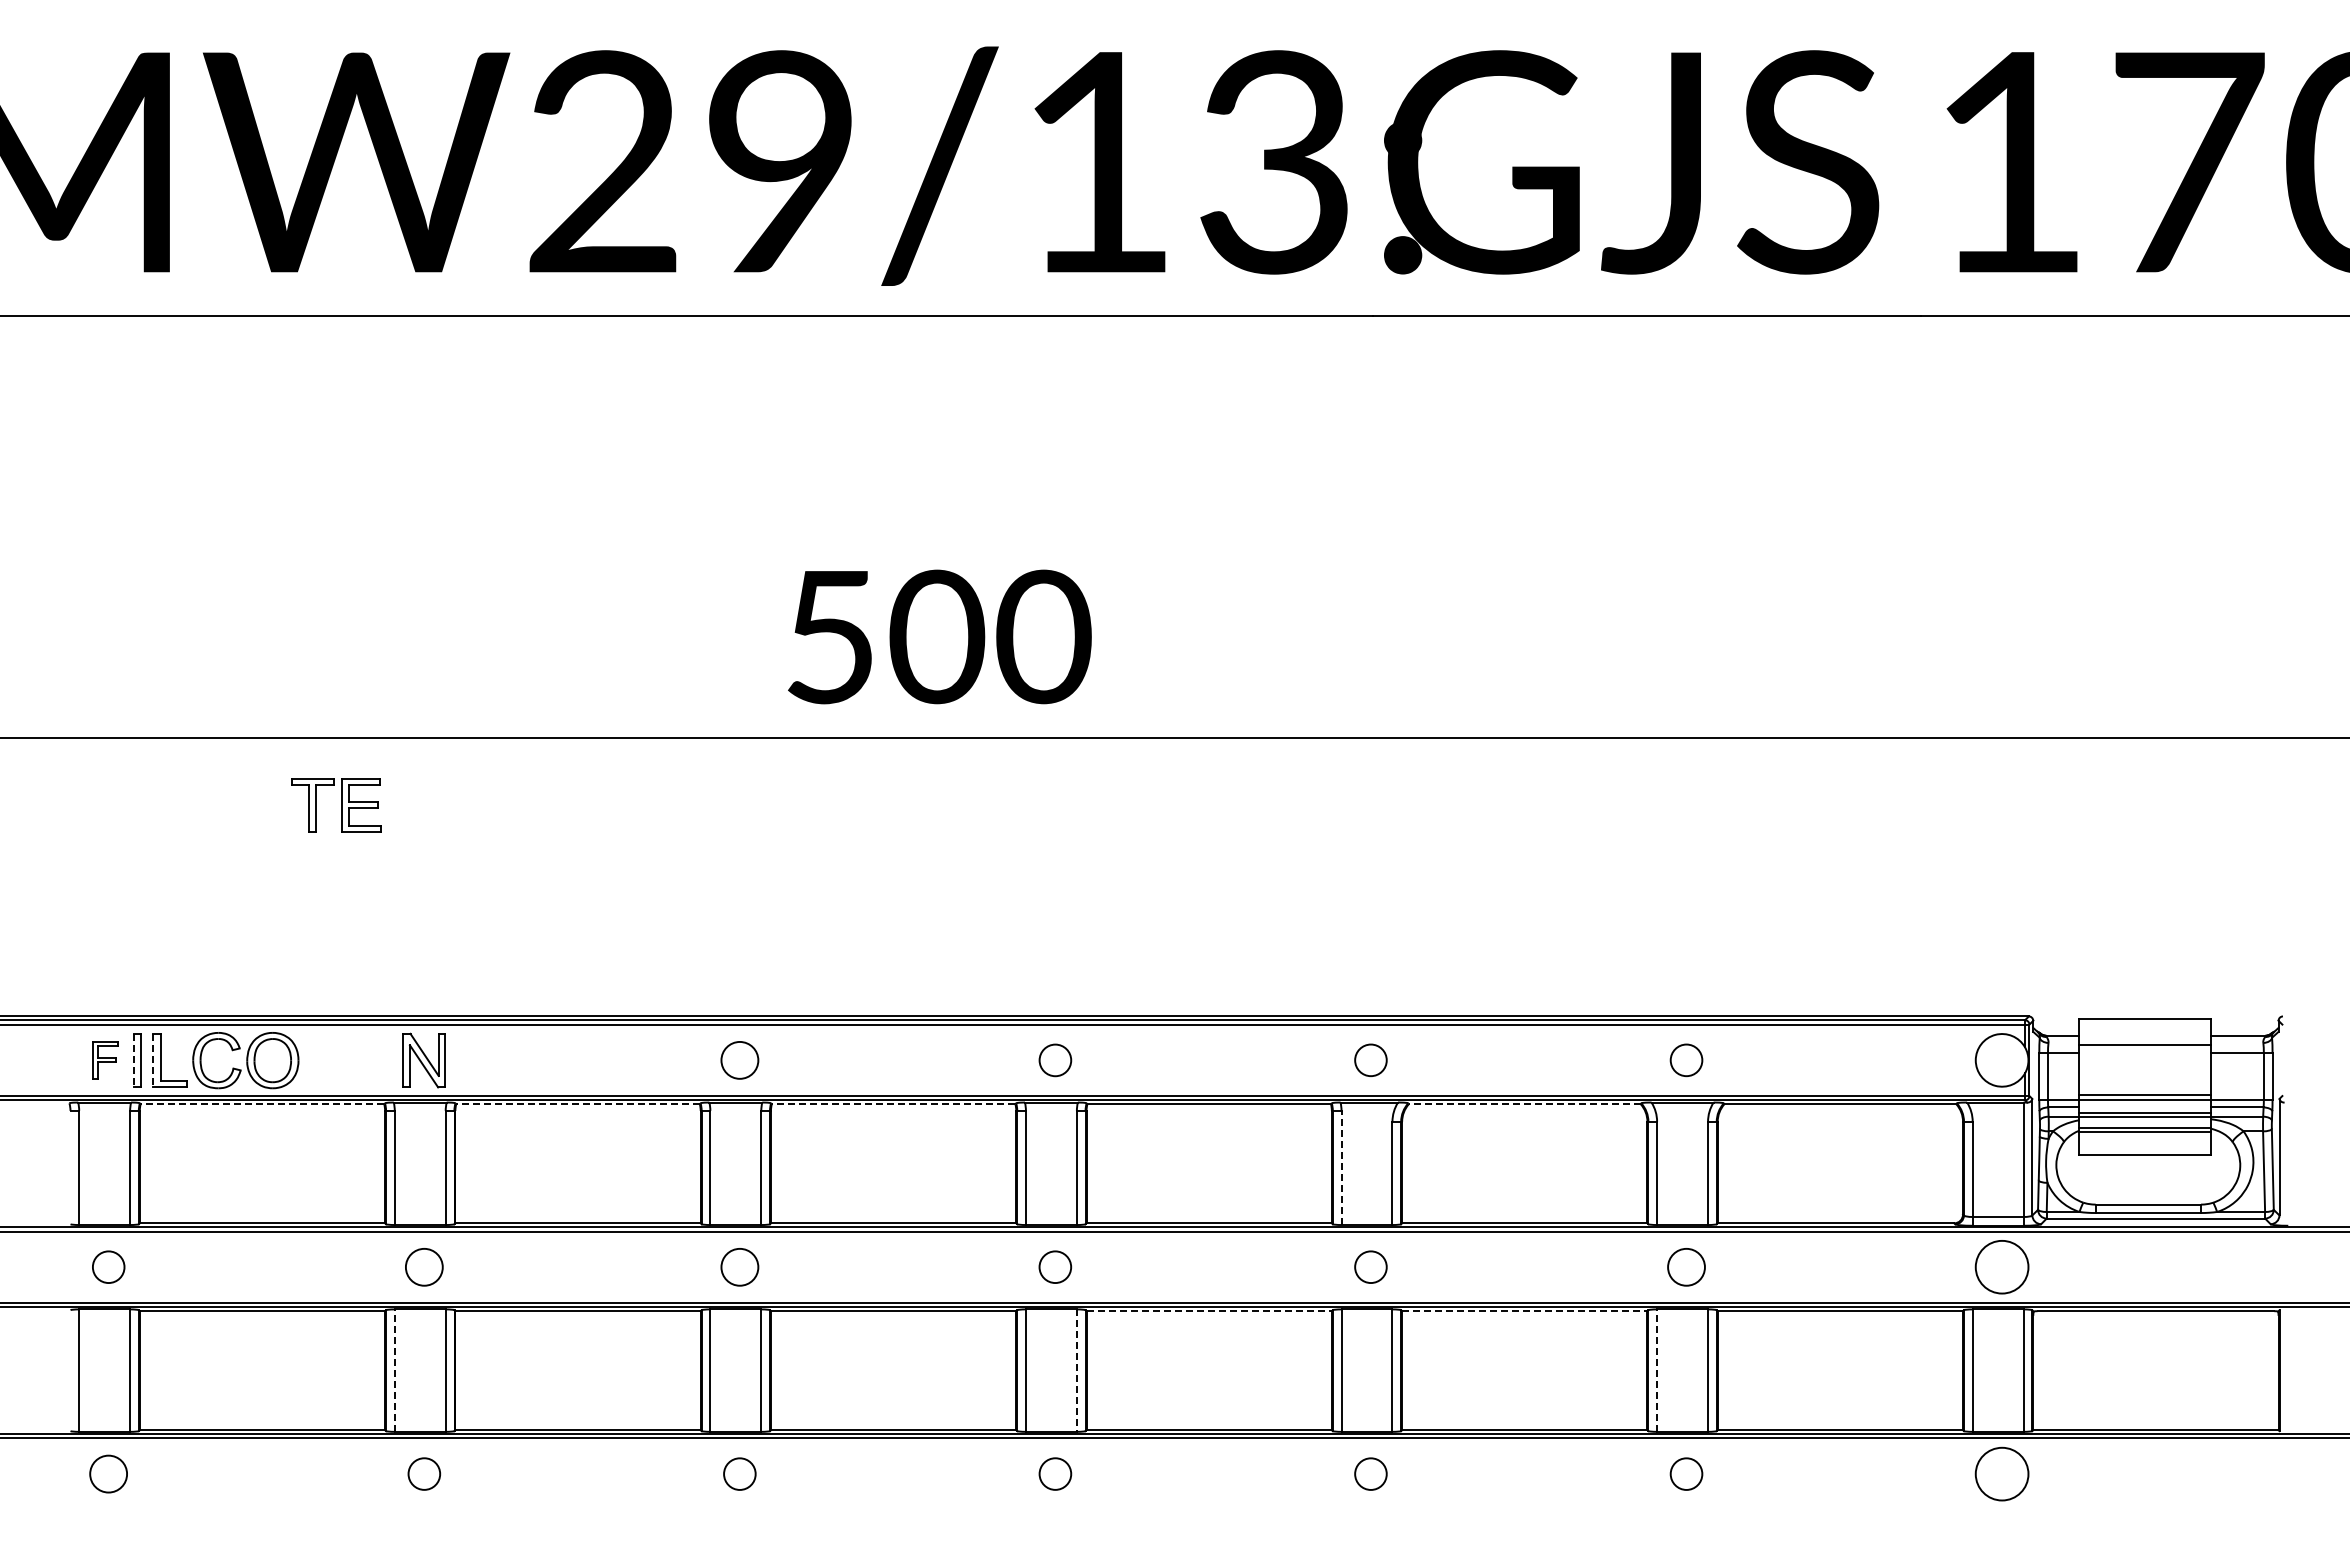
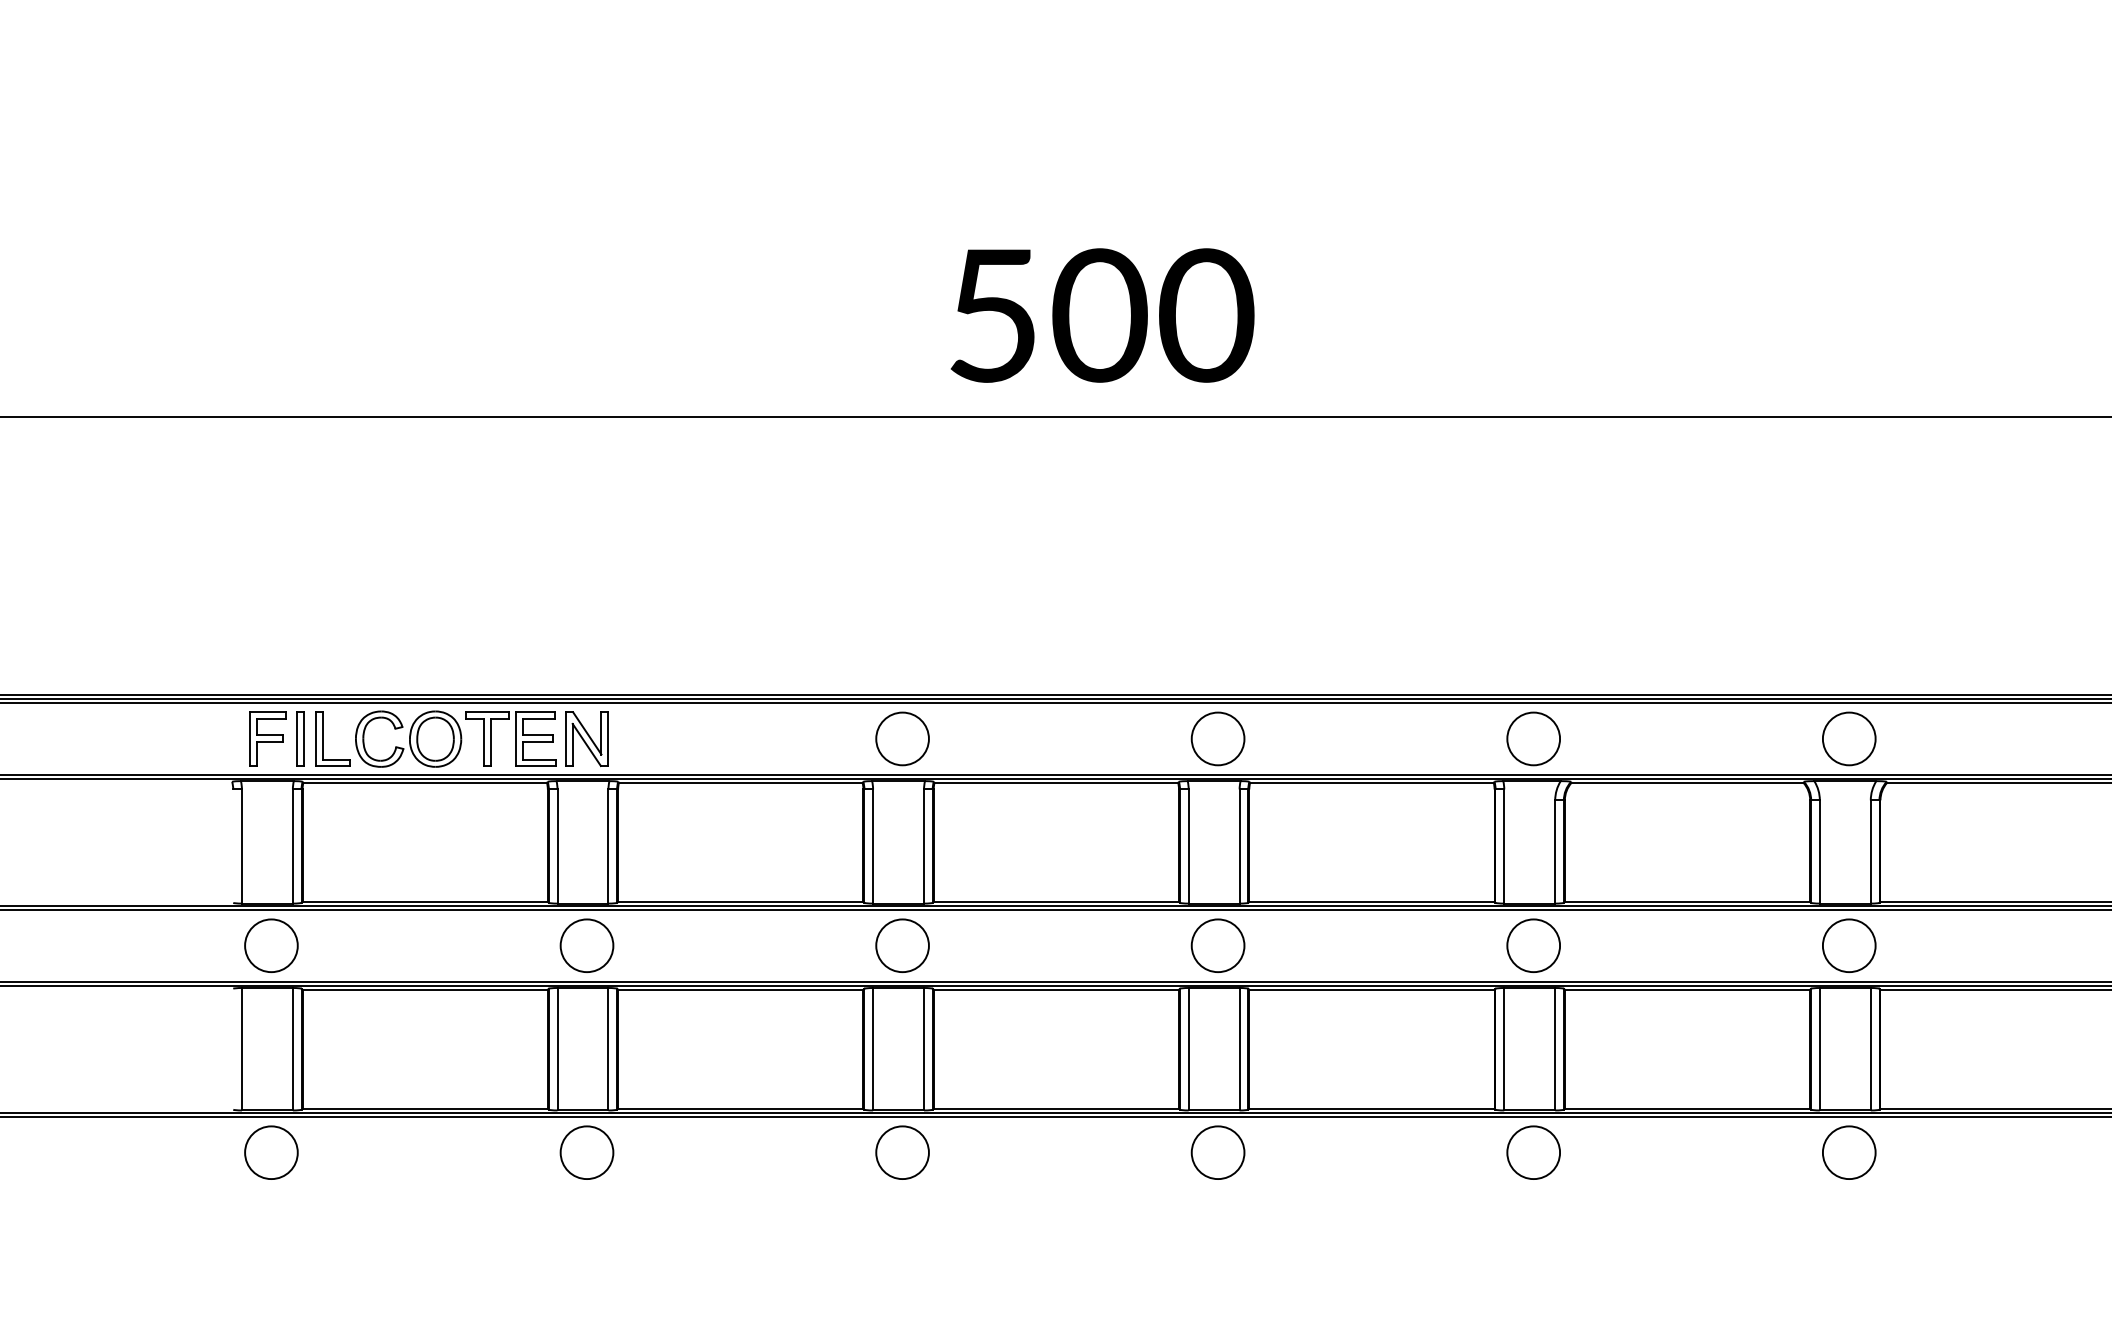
part: (336, 805) -> (511, 739), moved
part: (105, 1060) -> (268, 739), size x1.43
line: (134, 1060) -> (297, 739), dashed -> solid
line: (153, 1060) -> (316, 739), dashed -> solid
circle: (739, 1060) -> (902, 739), size x1.43
circle: (1055, 1060) -> (1218, 739), size x1.67
circle: (1370, 1060) -> (1533, 739), size x1.67
circle: (1686, 1060) -> (1849, 739), size x1.67
line: (262, 1104) -> (425, 783), dashed -> solid
line: (578, 1104) -> (741, 783), dashed -> solid
line: (893, 1104) -> (1056, 783), dashed -> solid
line: (1524, 1104) -> (1687, 783), dashed -> solid
line: (1341, 1167) -> (1504, 846), dashed -> solid
circle: (108, 1266) -> (271, 945), size x1.67
circle: (1055, 1266) -> (1218, 945), size x1.67
circle: (1370, 1266) -> (1533, 945), size x1.67
circle: (424, 1267) -> (587, 946), size x1.43
circle: (739, 1267) -> (902, 946), size x1.43
circle: (1686, 1267) -> (1849, 946), size x1.43
line: (1209, 1311) -> (1372, 990), dashed -> solid
line: (1524, 1311) -> (1687, 990), dashed -> solid
line: (394, 1370) -> (557, 1049), dashed -> solid
line: (1657, 1370) -> (1820, 1049), dashed -> solid
line: (1076, 1371) -> (1239, 1050), dashed -> solid
circle: (108, 1473) -> (271, 1152), size x1.43
circle: (424, 1473) -> (587, 1152), size x1.67
circle: (739, 1473) -> (902, 1152), size x1.67
circle: (1055, 1473) -> (1218, 1152), size x1.67
circle: (1370, 1473) -> (1533, 1152), size x1.67
circle: (1686, 1473) -> (1849, 1152), size x1.67

